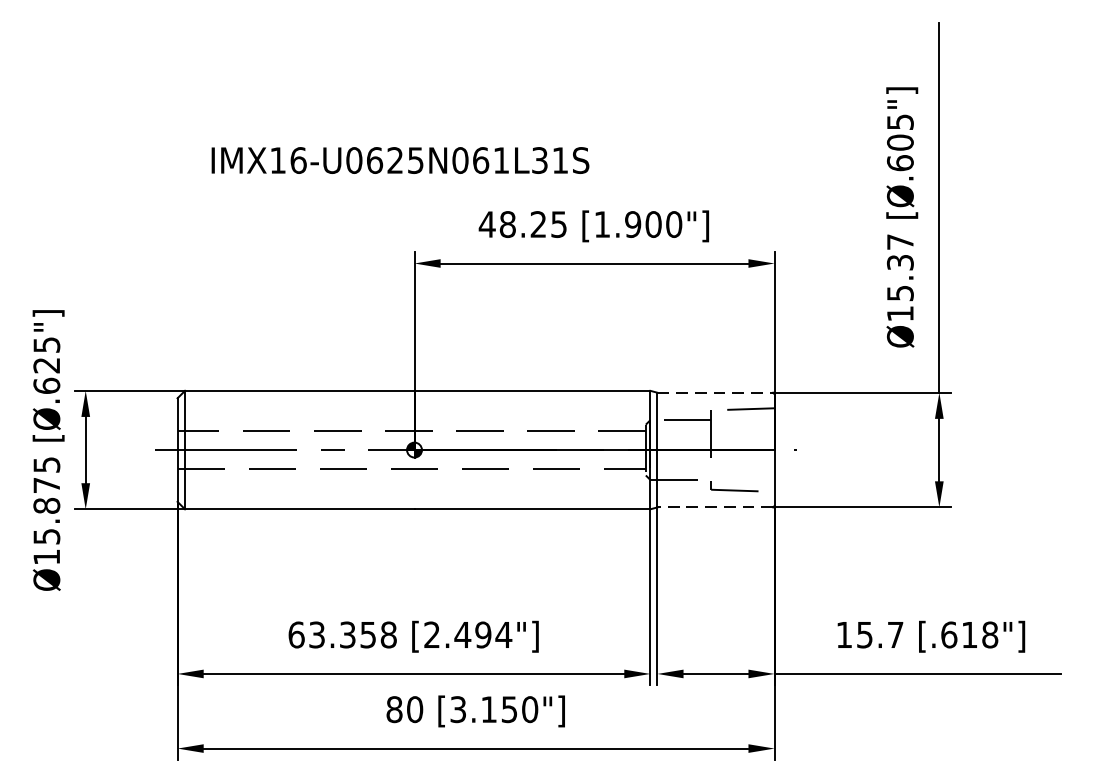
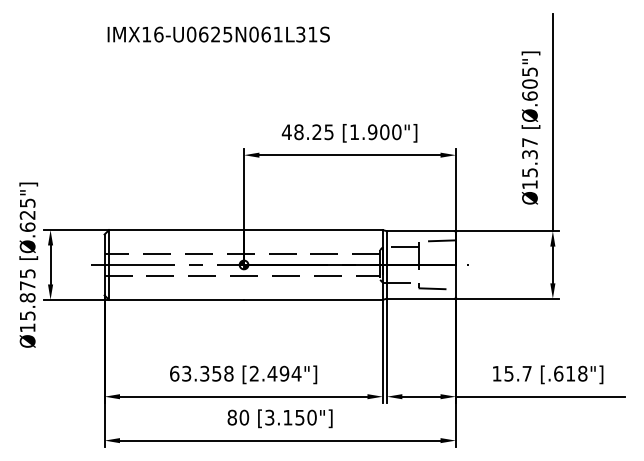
text: (400, 160) -> (218, 34), moved
line: (716, 393) -> (421, 231), dashed -> solid
line: (714, 507) -> (420, 298), dashed -> solid

